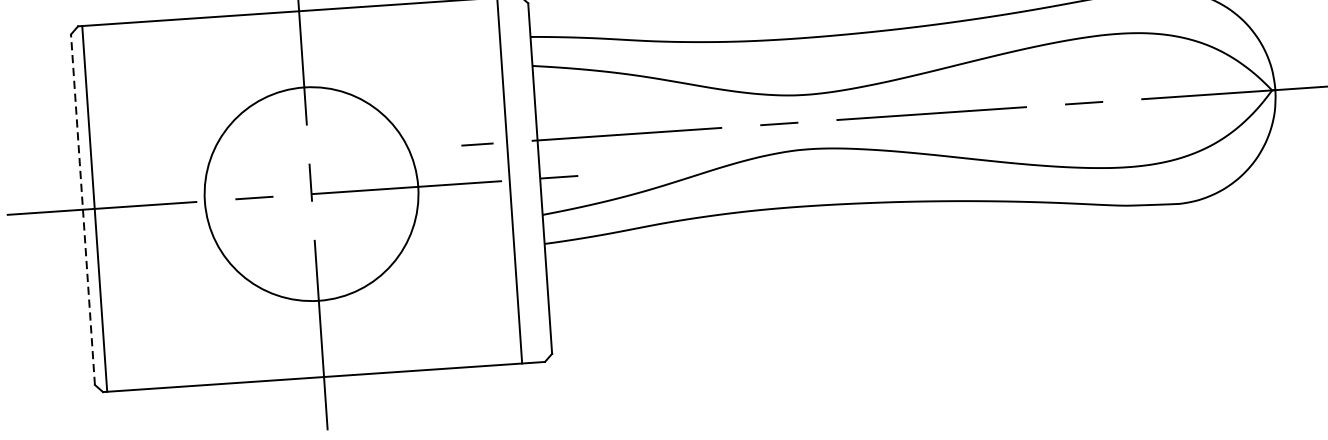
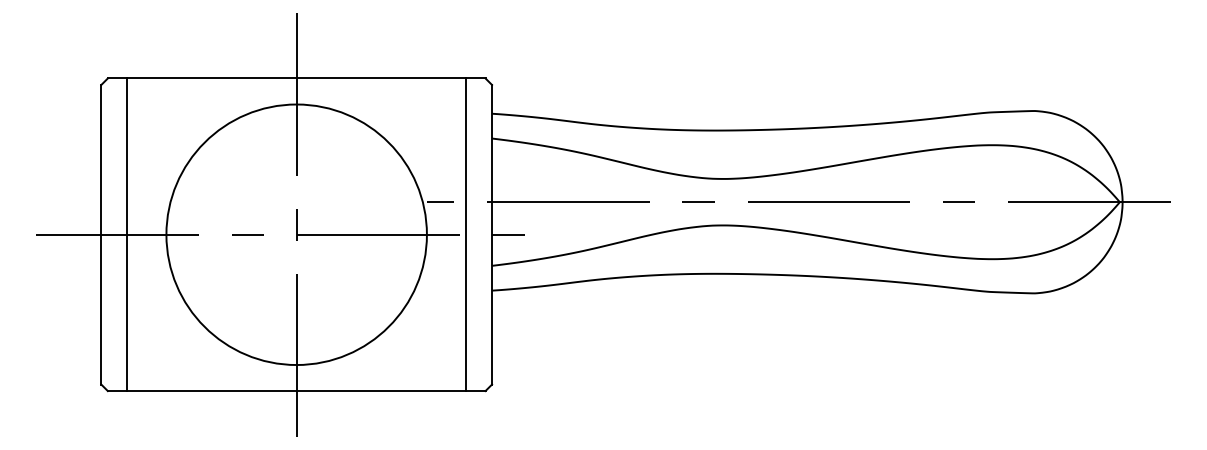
circle: (311, 193) -> (296, 234), size x1.43
line: (94, 208) -> (127, 234), moved
line: (83, 209) -> (101, 234), dashed -> solid

